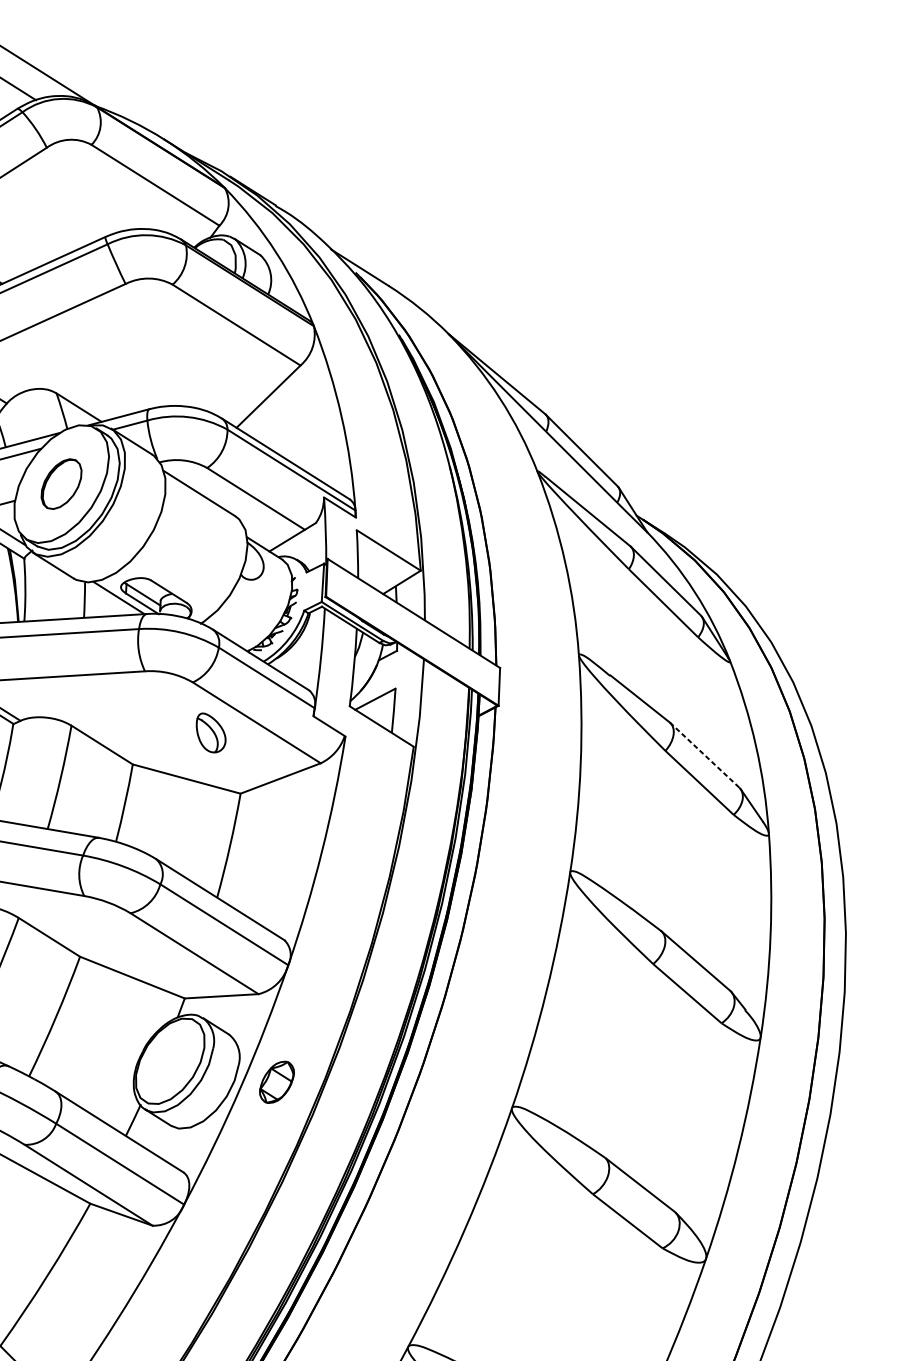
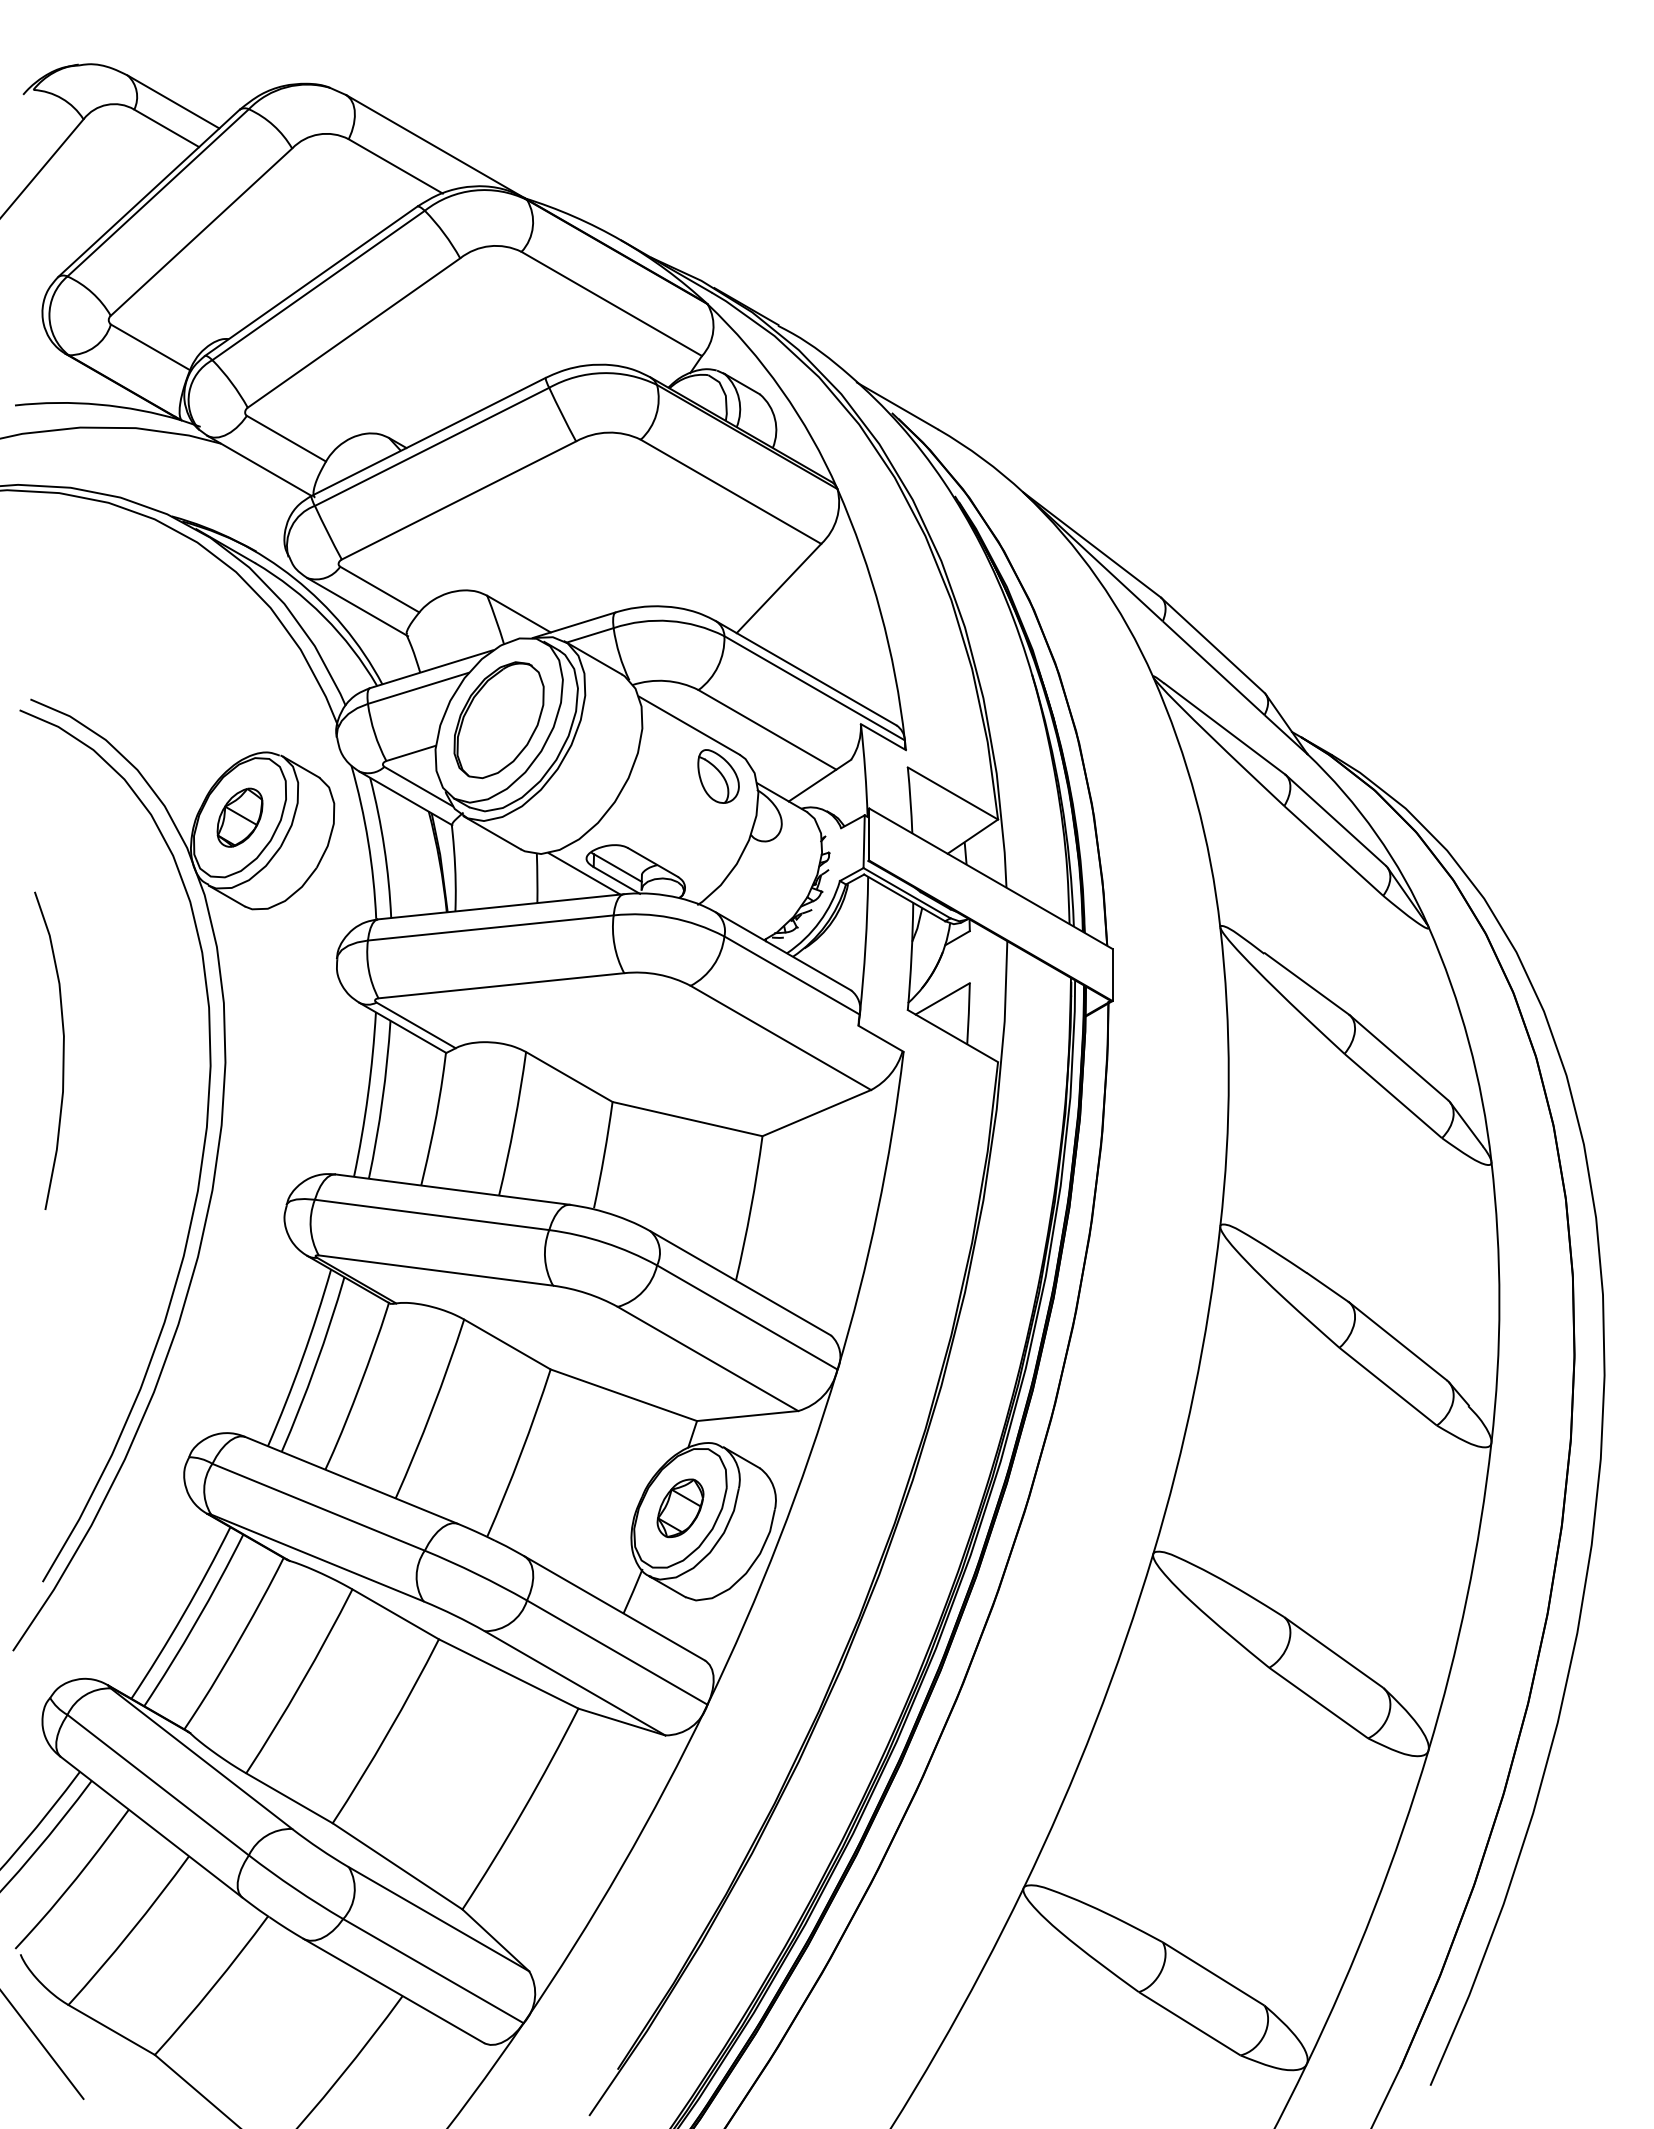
part: (61, 484) -> (498, 720), size x1.67
part: (211, 733) -> (718, 776), moved
line: (704, 755) -> (1398, 1057), dashed -> solid
part: (276, 1082) -> (680, 1508), moved

